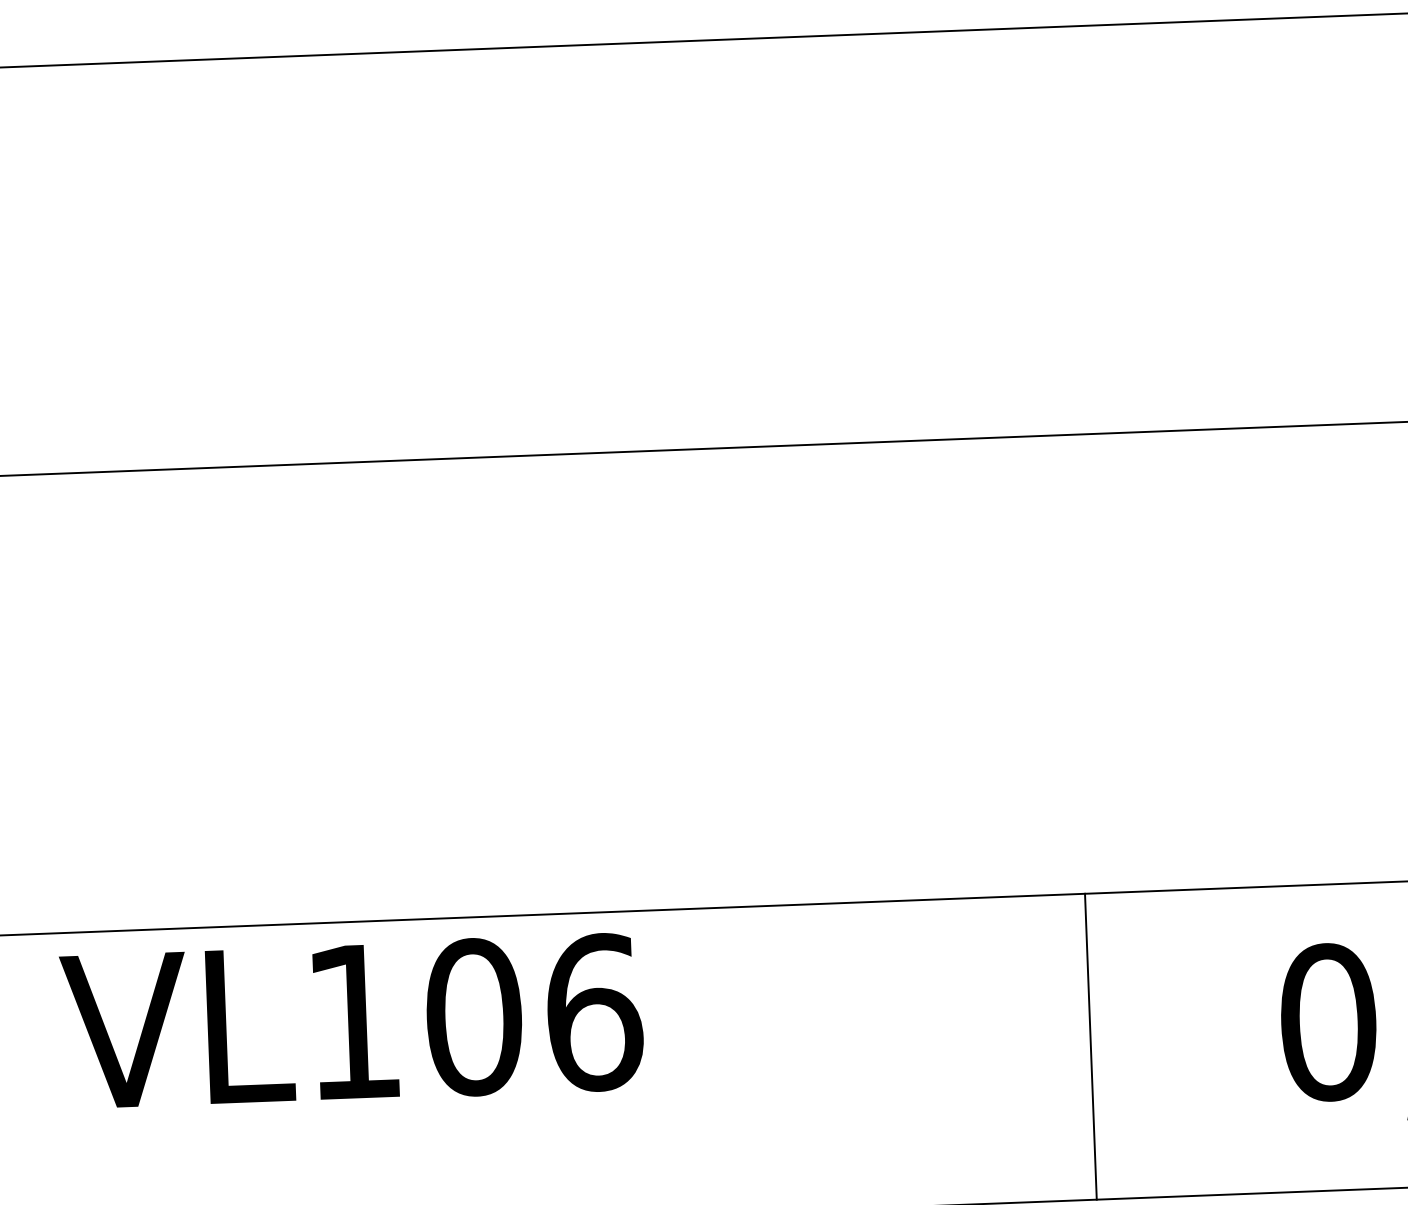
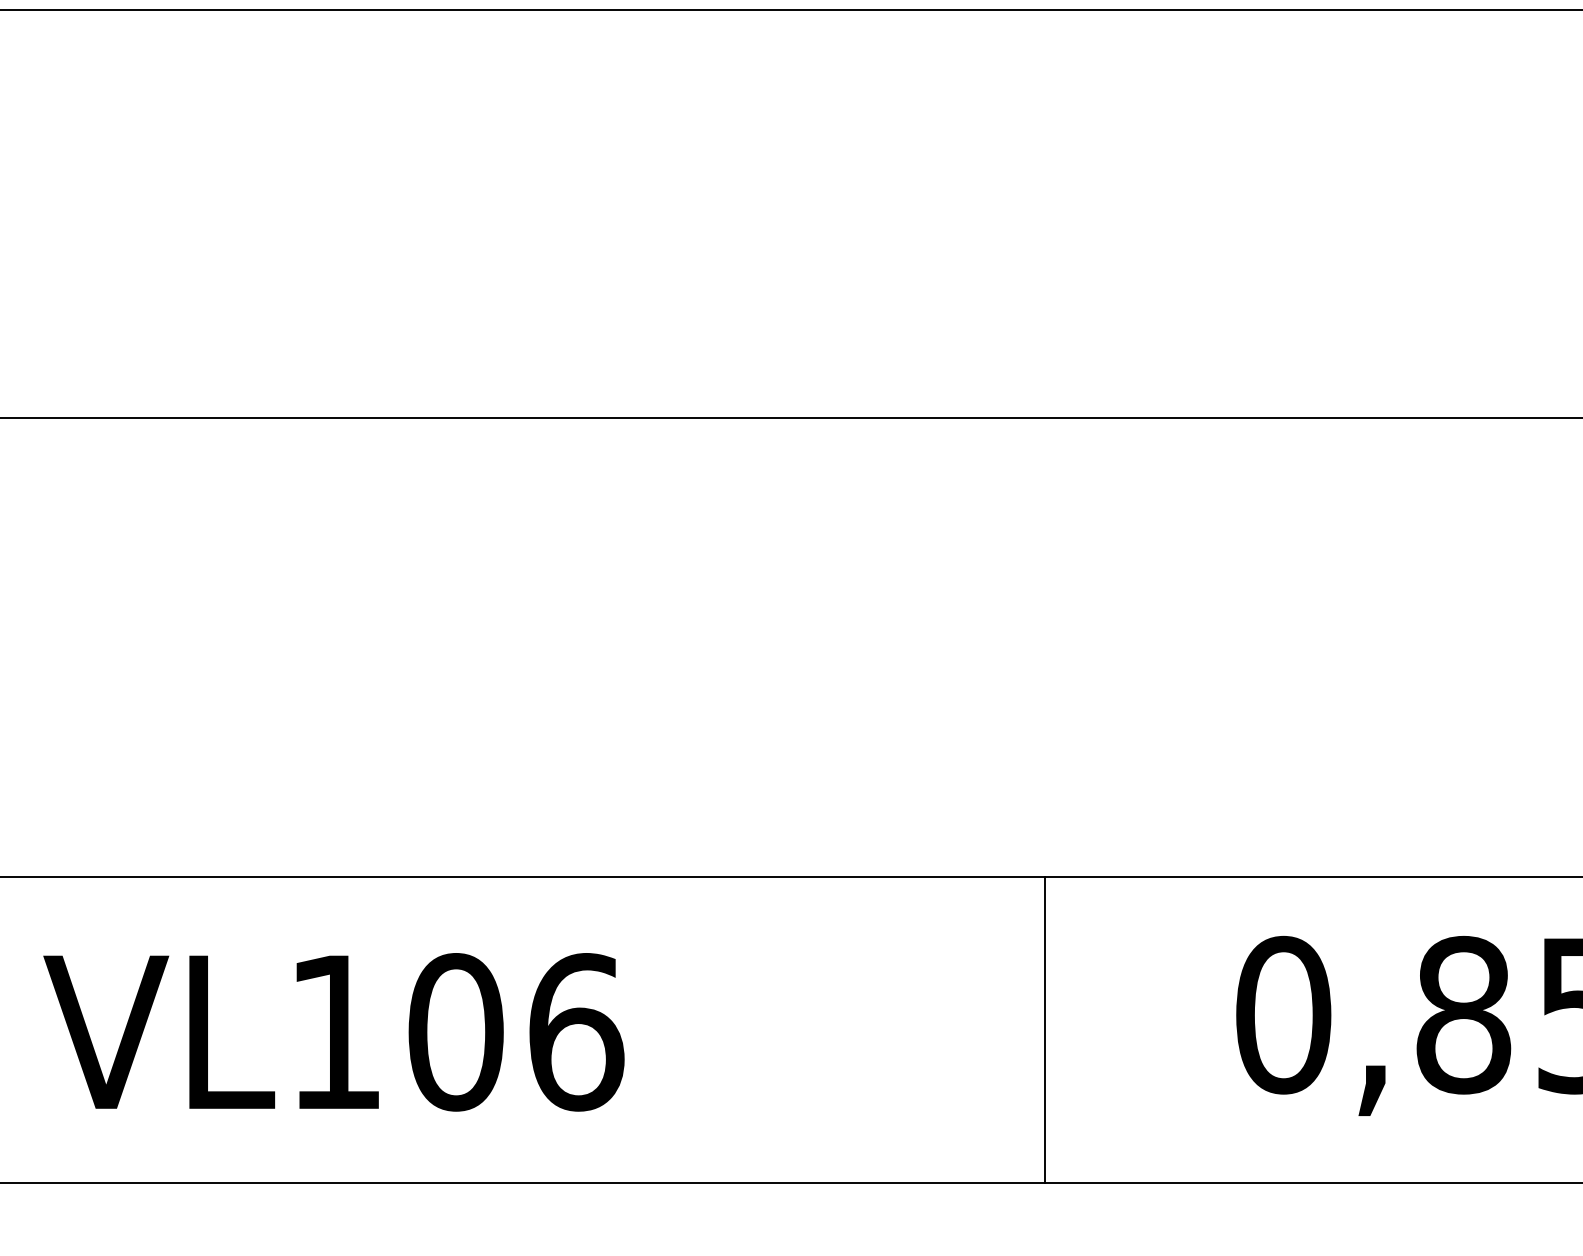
text: (351, 1022) -> (333, 1032), moved

